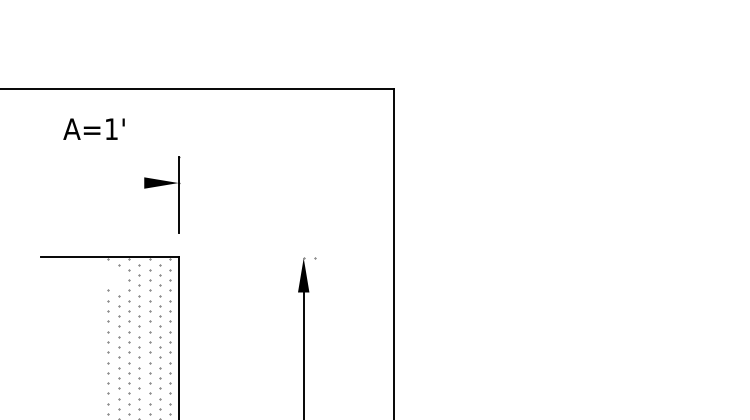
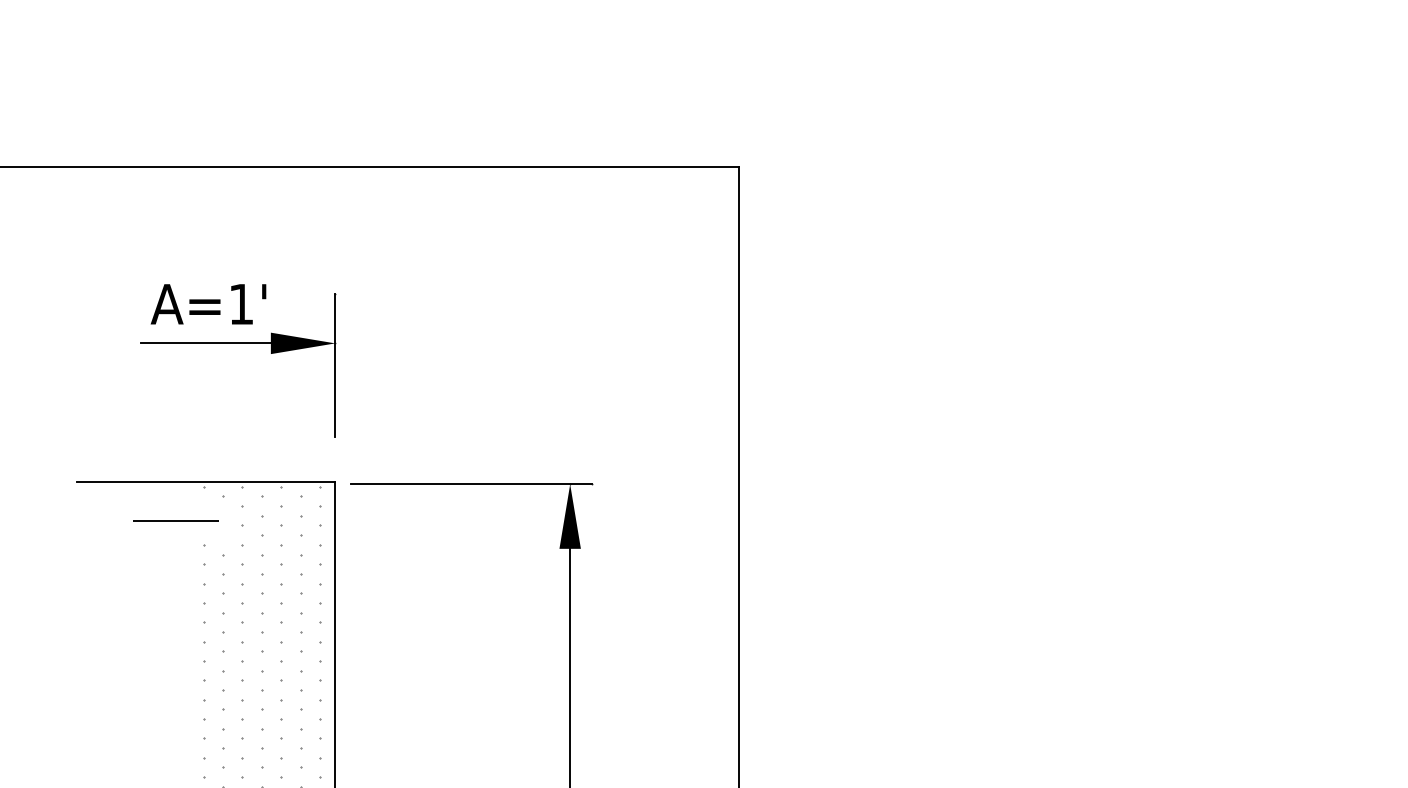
text: (93, 128) -> (207, 302), moved
line: (109, 183) -> (205, 344), added
line: (251, 258) -> (472, 485), added
line: (93, 277) -> (175, 520), added

